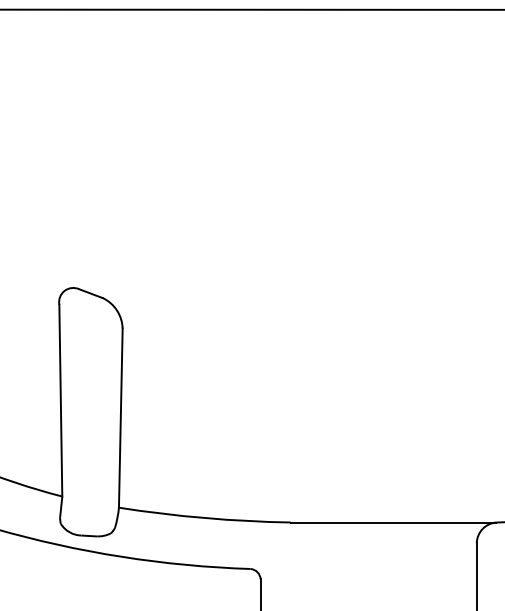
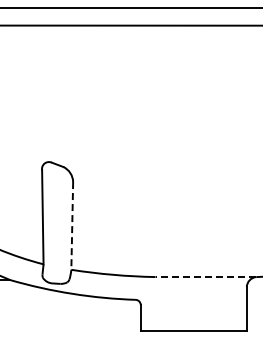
line: (121, 417) -> (72, 225), solid -> dashed
line: (392, 523) -> (205, 277), solid -> dashed

